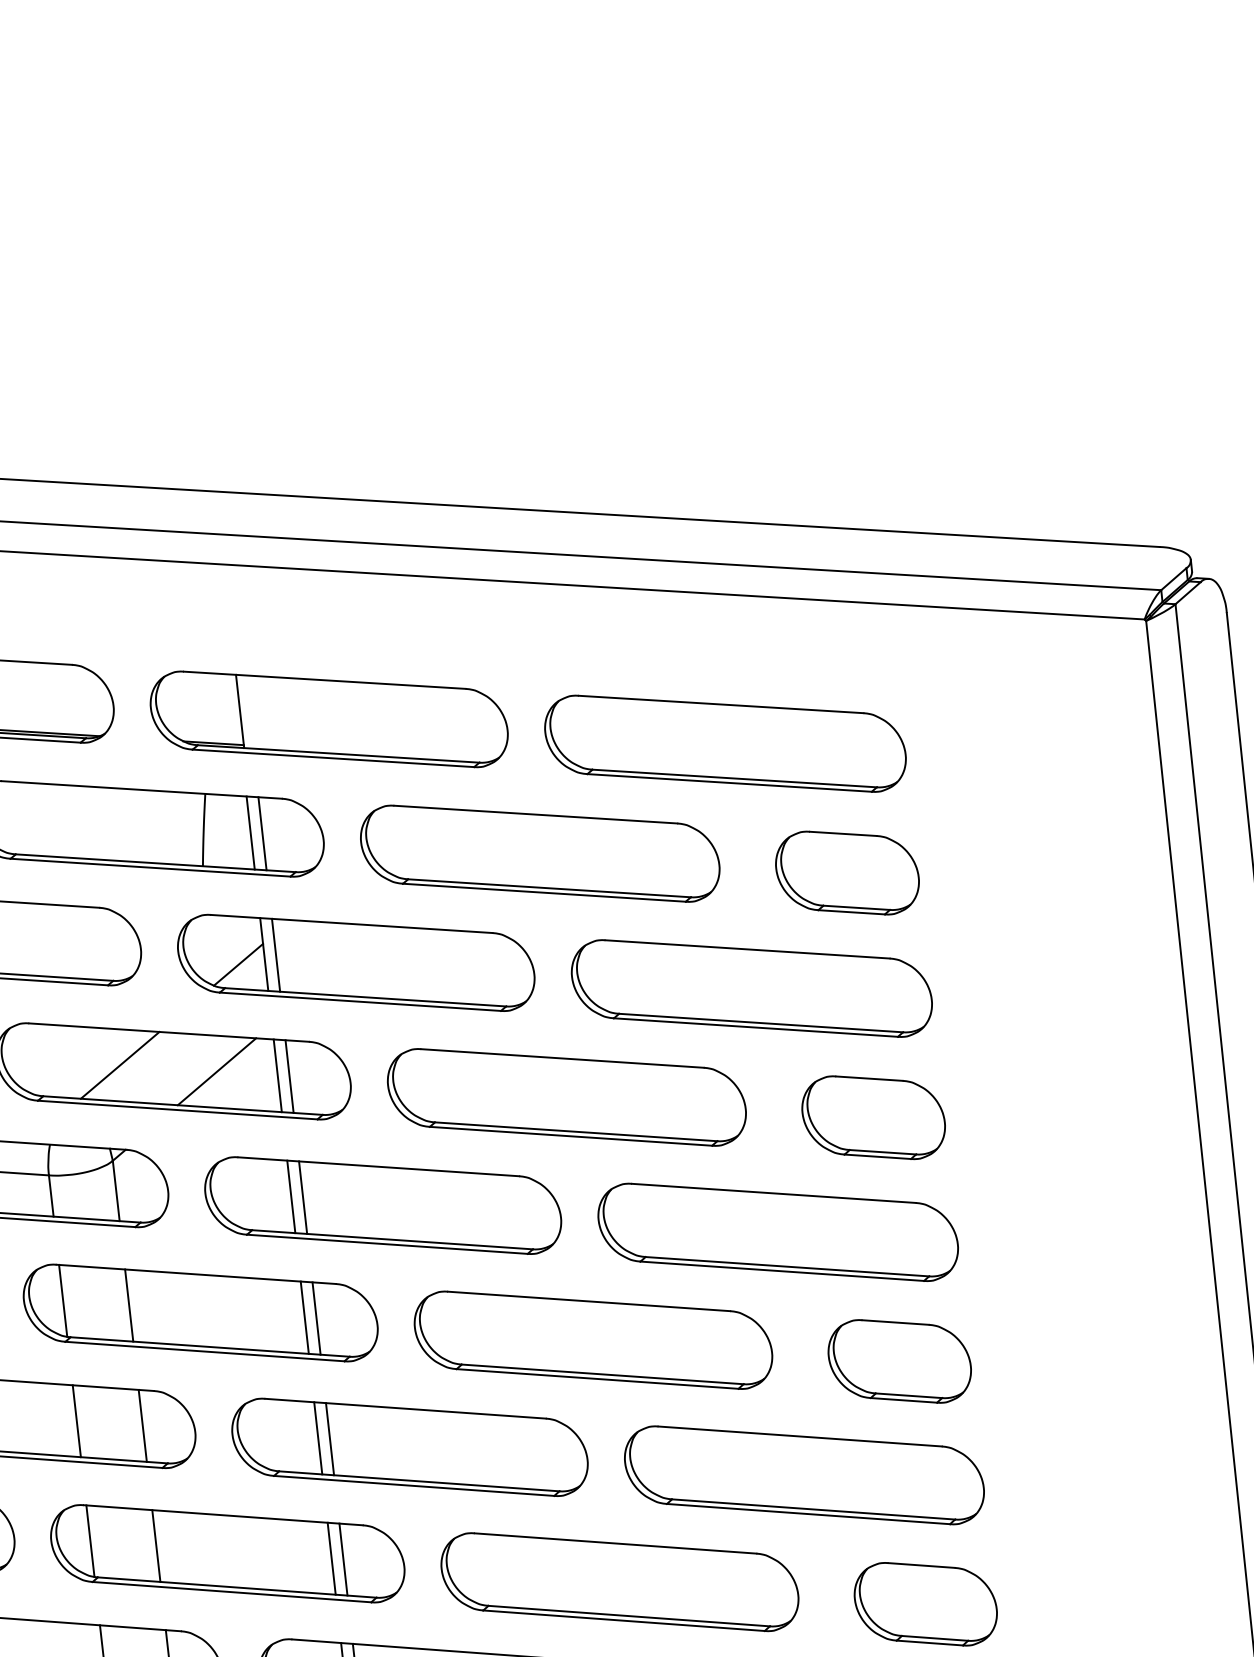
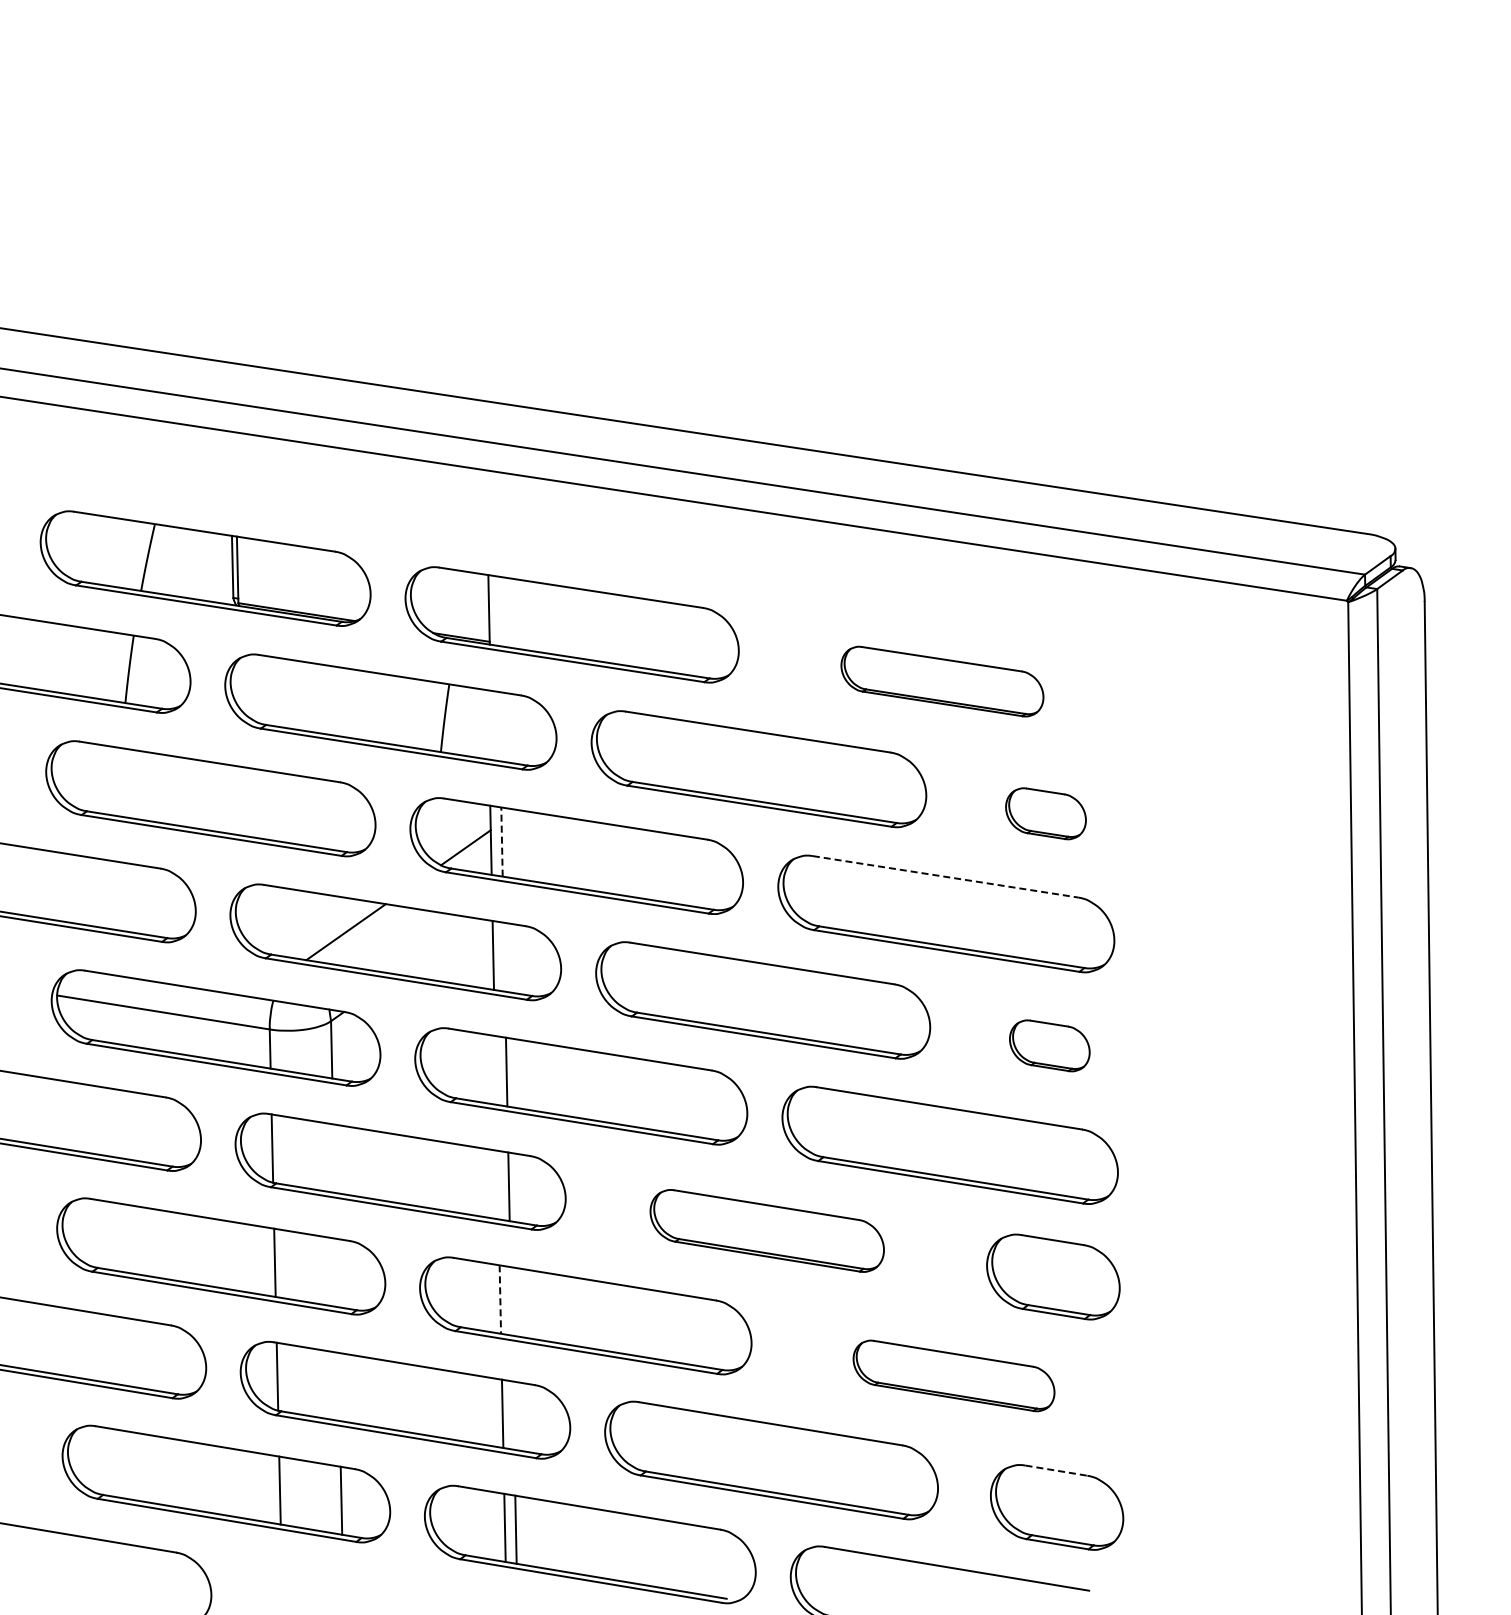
part: (725, 743) -> (942, 681), size x0.6
line: (250, 832) -> (488, 724), removed
line: (262, 833) -> (499, 726), removed
part: (846, 872) -> (1045, 813), size x0.6
line: (748, 948) -> (946, 876), solid -> dashed
line: (276, 955) -> (502, 842), solid -> dashed
line: (216, 1071) -> (436, 946), removed
line: (289, 1075) -> (504, 956), removed
part: (873, 1117) -> (1049, 1045), size x0.6
line: (291, 1195) -> (495, 1069), removed
line: (128, 1305) -> (333, 1158), removed
line: (304, 1317) -> (497, 1184), removed
part: (592, 1339) -> (766, 1230), size x0.7
line: (142, 1425) -> (336, 1272), removed
line: (318, 1439) -> (500, 1300), solid -> dashed
line: (330, 1439) -> (511, 1301), removed
part: (803, 1474) -> (953, 1375), size x0.6
line: (155, 1545) -> (338, 1386), removed
line: (343, 1559) -> (513, 1415), removed
line: (921, 1565) -> (1056, 1470), solid -> dashed

